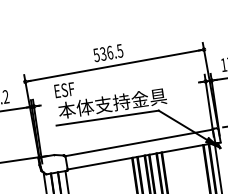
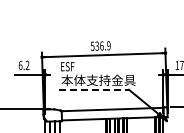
text: (119, 50) -> (108, 45), 536.5 -> 536.9
line: (108, 117) -> (94, 89), solid -> dashed

